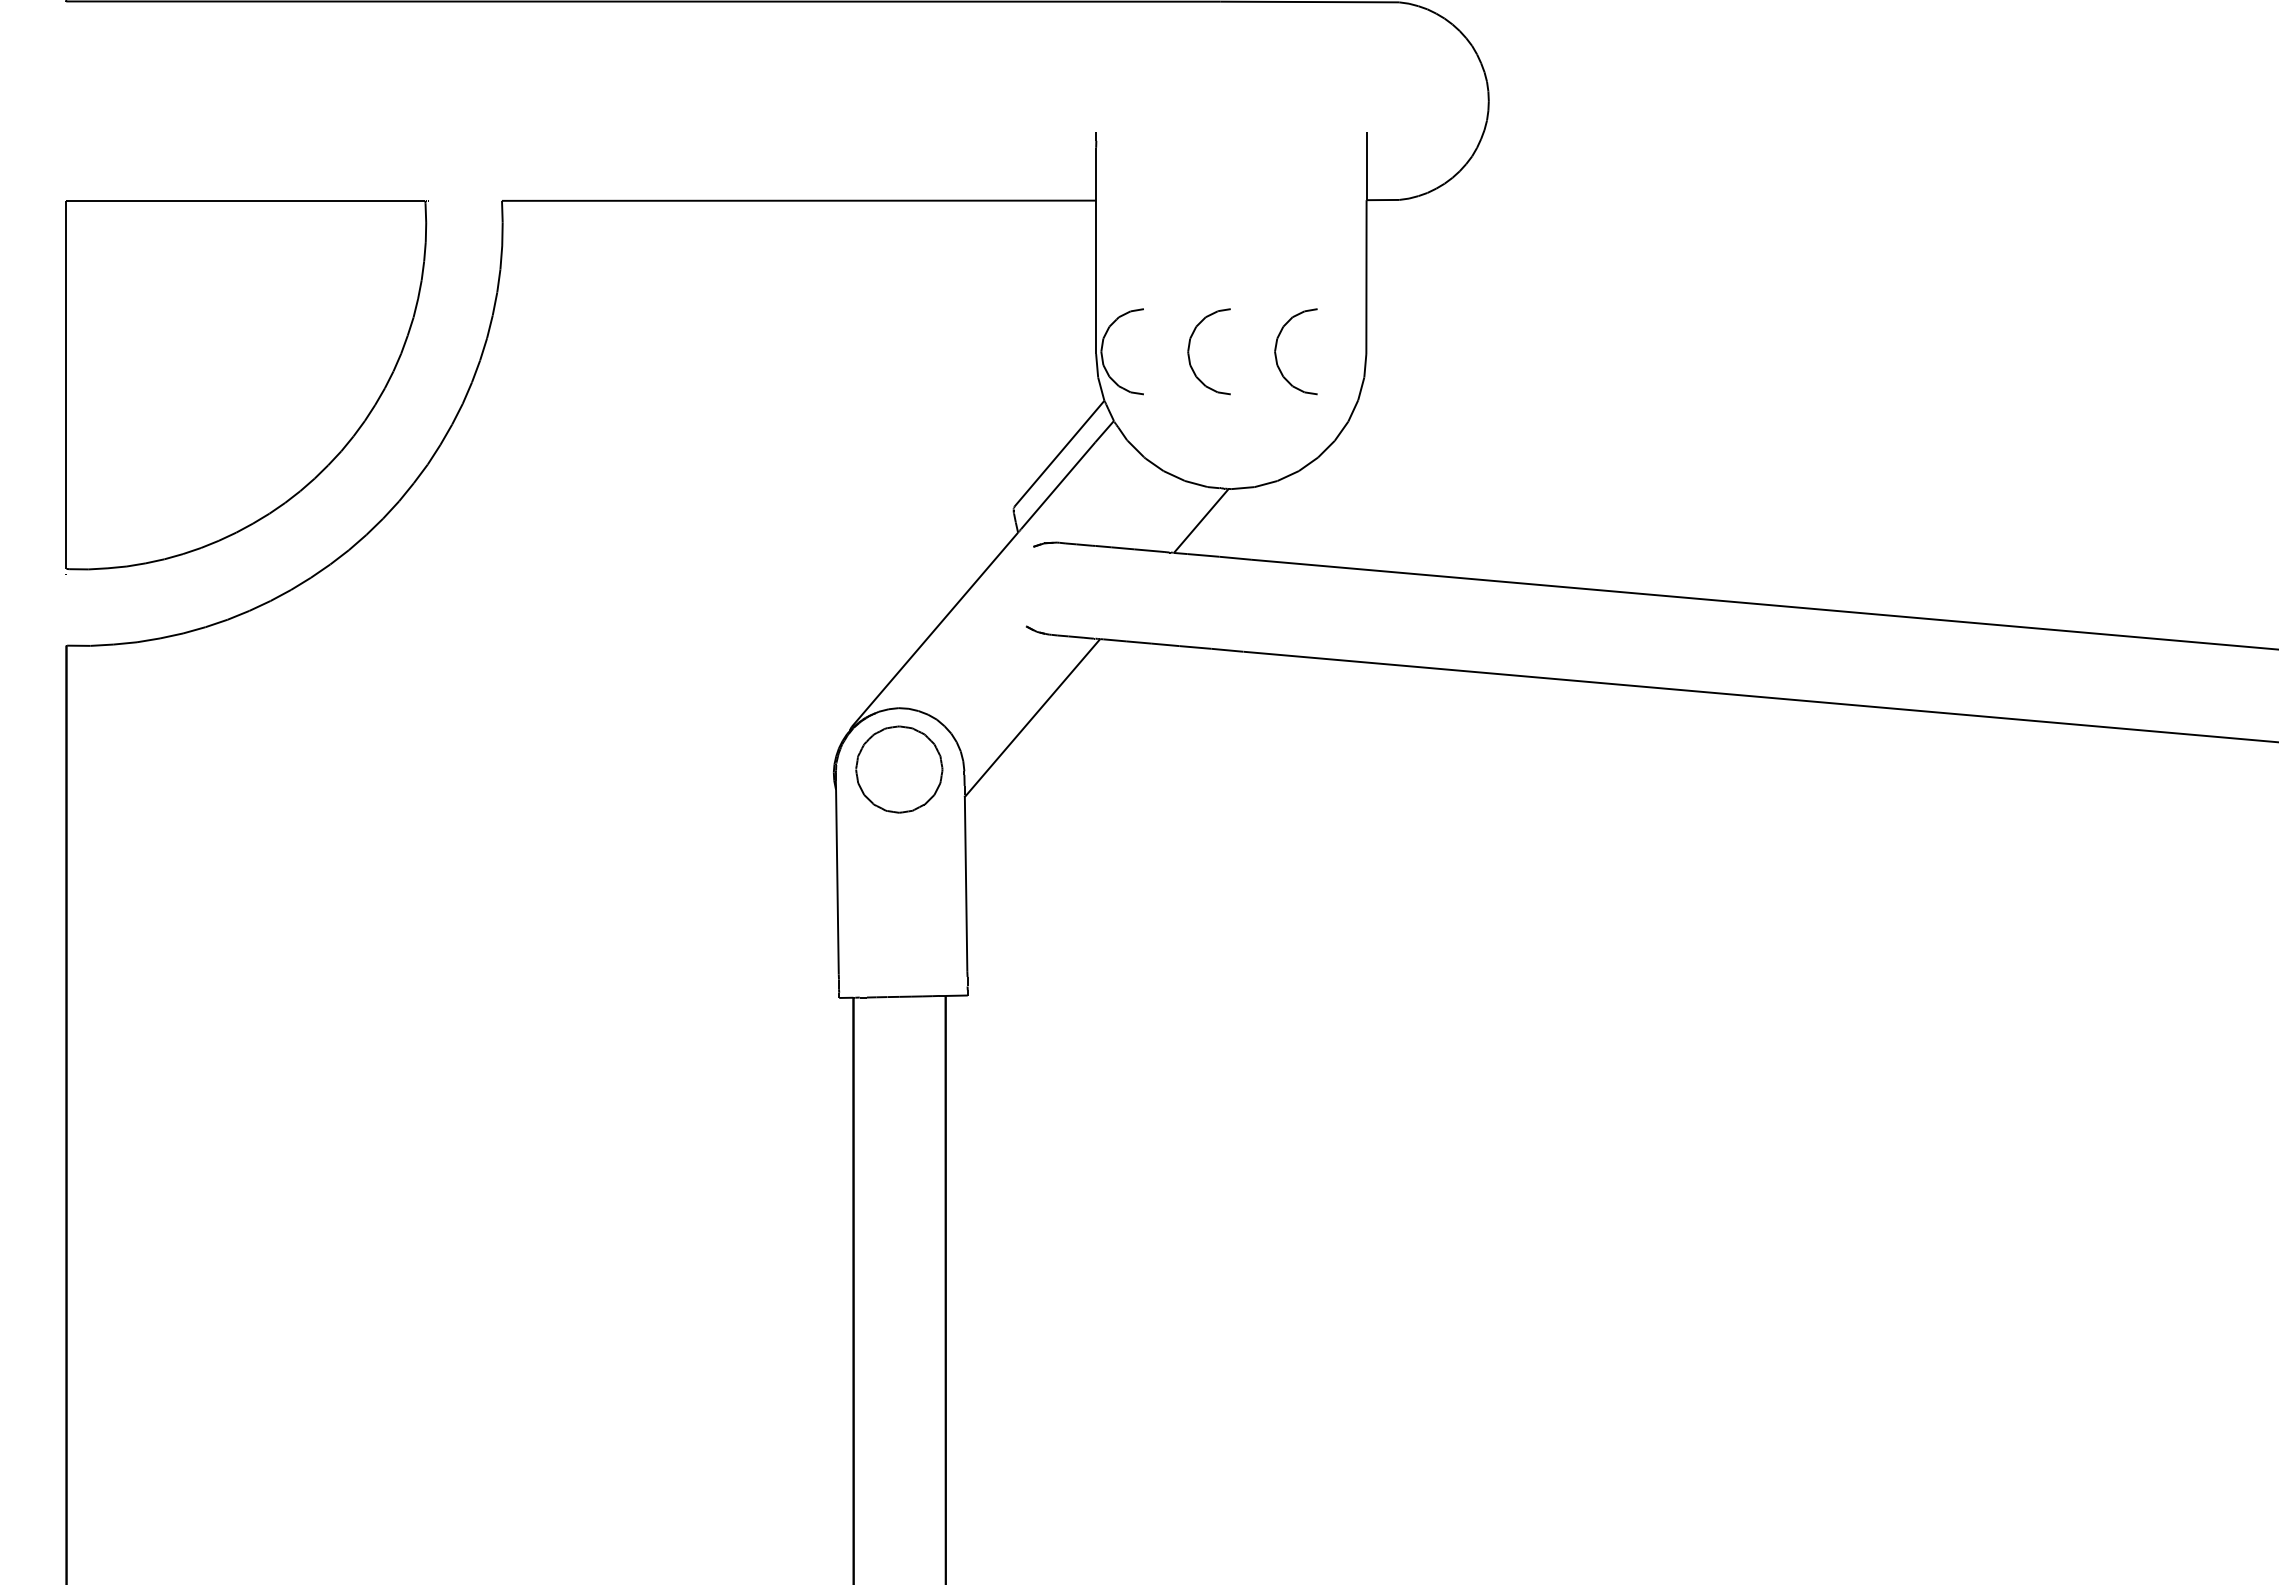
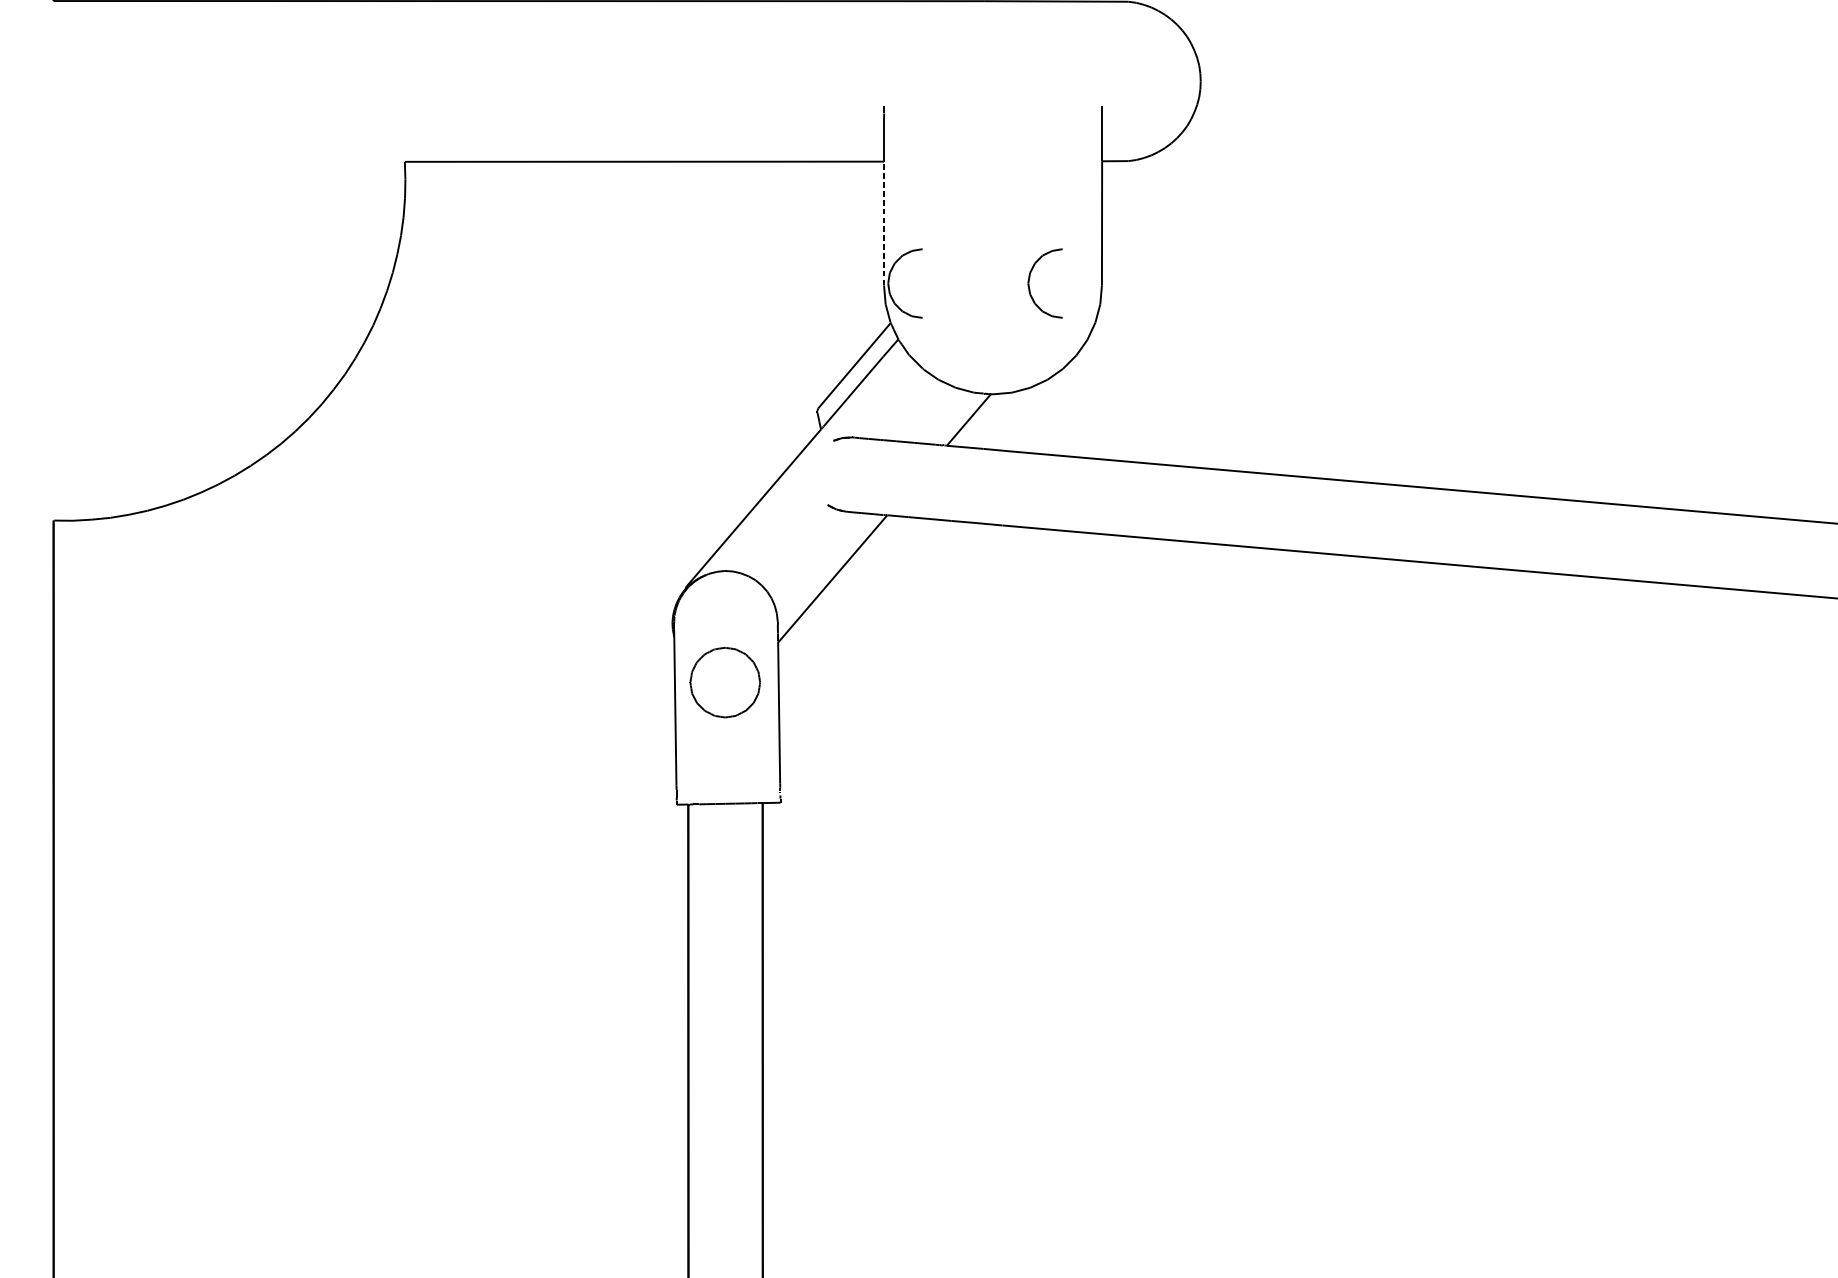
line: (1096, 277) -> (884, 223), solid -> dashed
part: (1189, 351) -> (959, 283), removed
part: (246, 387) -> (198, 312), removed
part: (899, 769) -> (725, 682), moved

